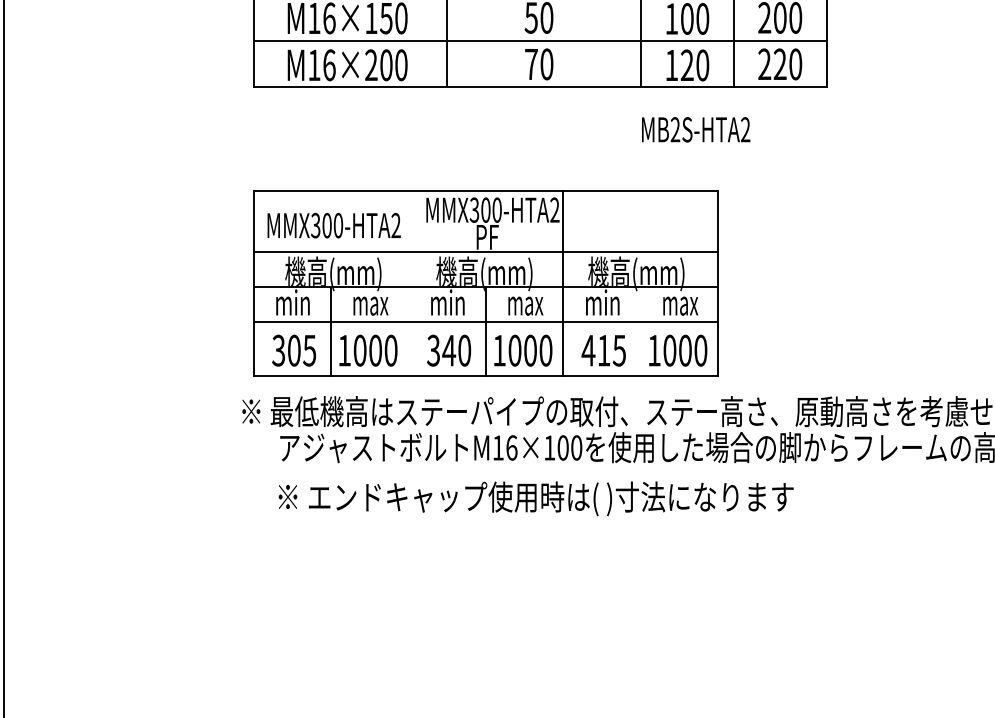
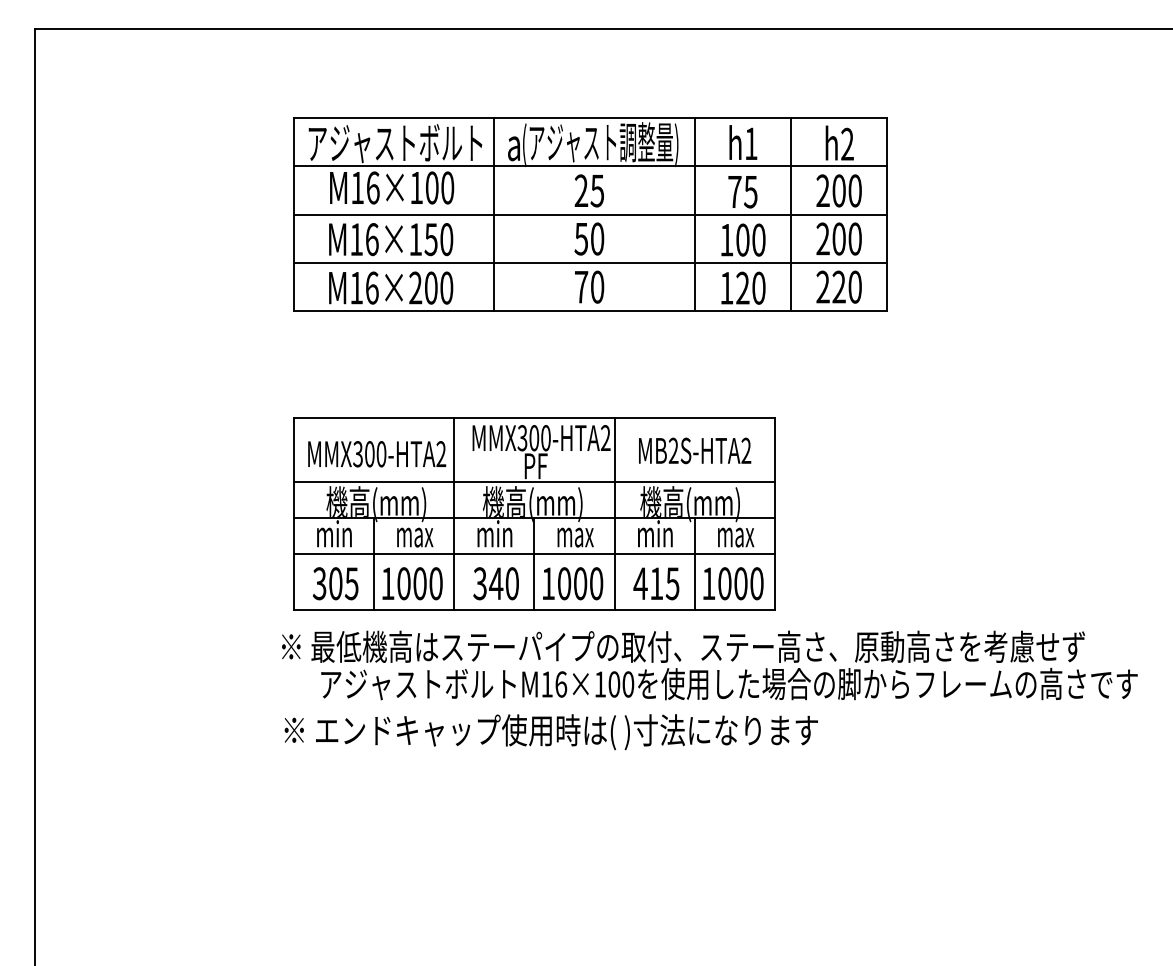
text: (696, 129) -> (695, 450), moved
line: (408, 282) -> (454, 513), added
line: (640, 332) -> (694, 564), added
text: (535, 499) -> (550, 732), moved

